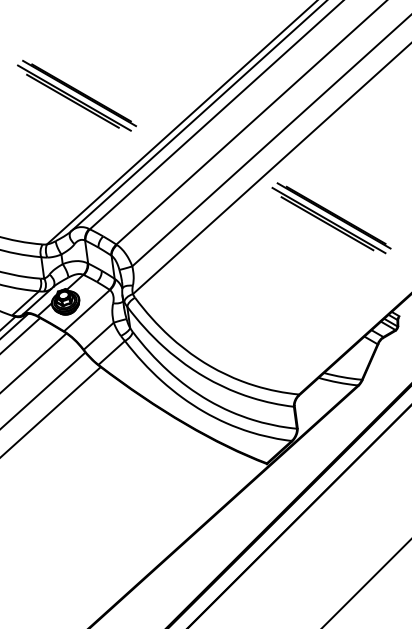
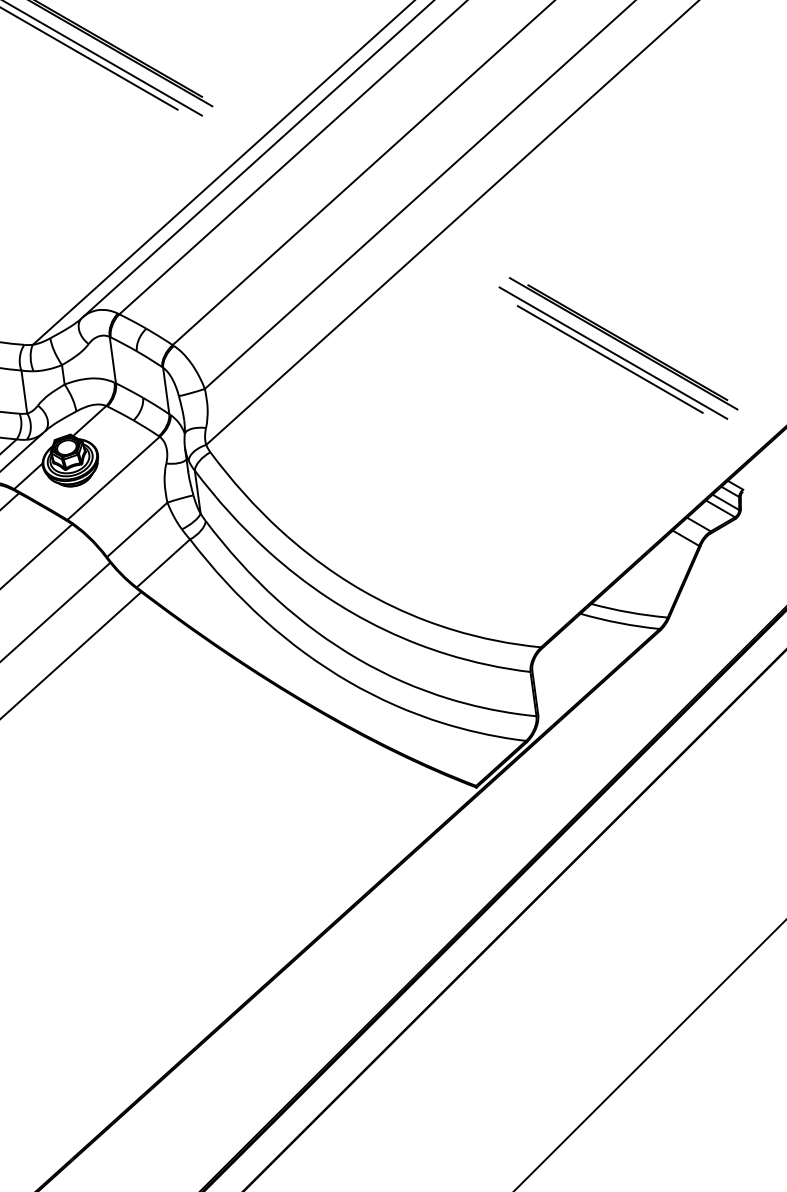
part: (331, 218) -> (618, 348), moved

